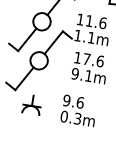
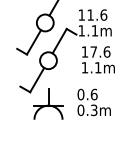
text: (74, 73) -> (84, 67), 9.1m -> 1.1m
text: (66, 100) -> (80, 94), 9.6 -> 0.6
part: (32, 104) -> (48, 103), size x1.67

